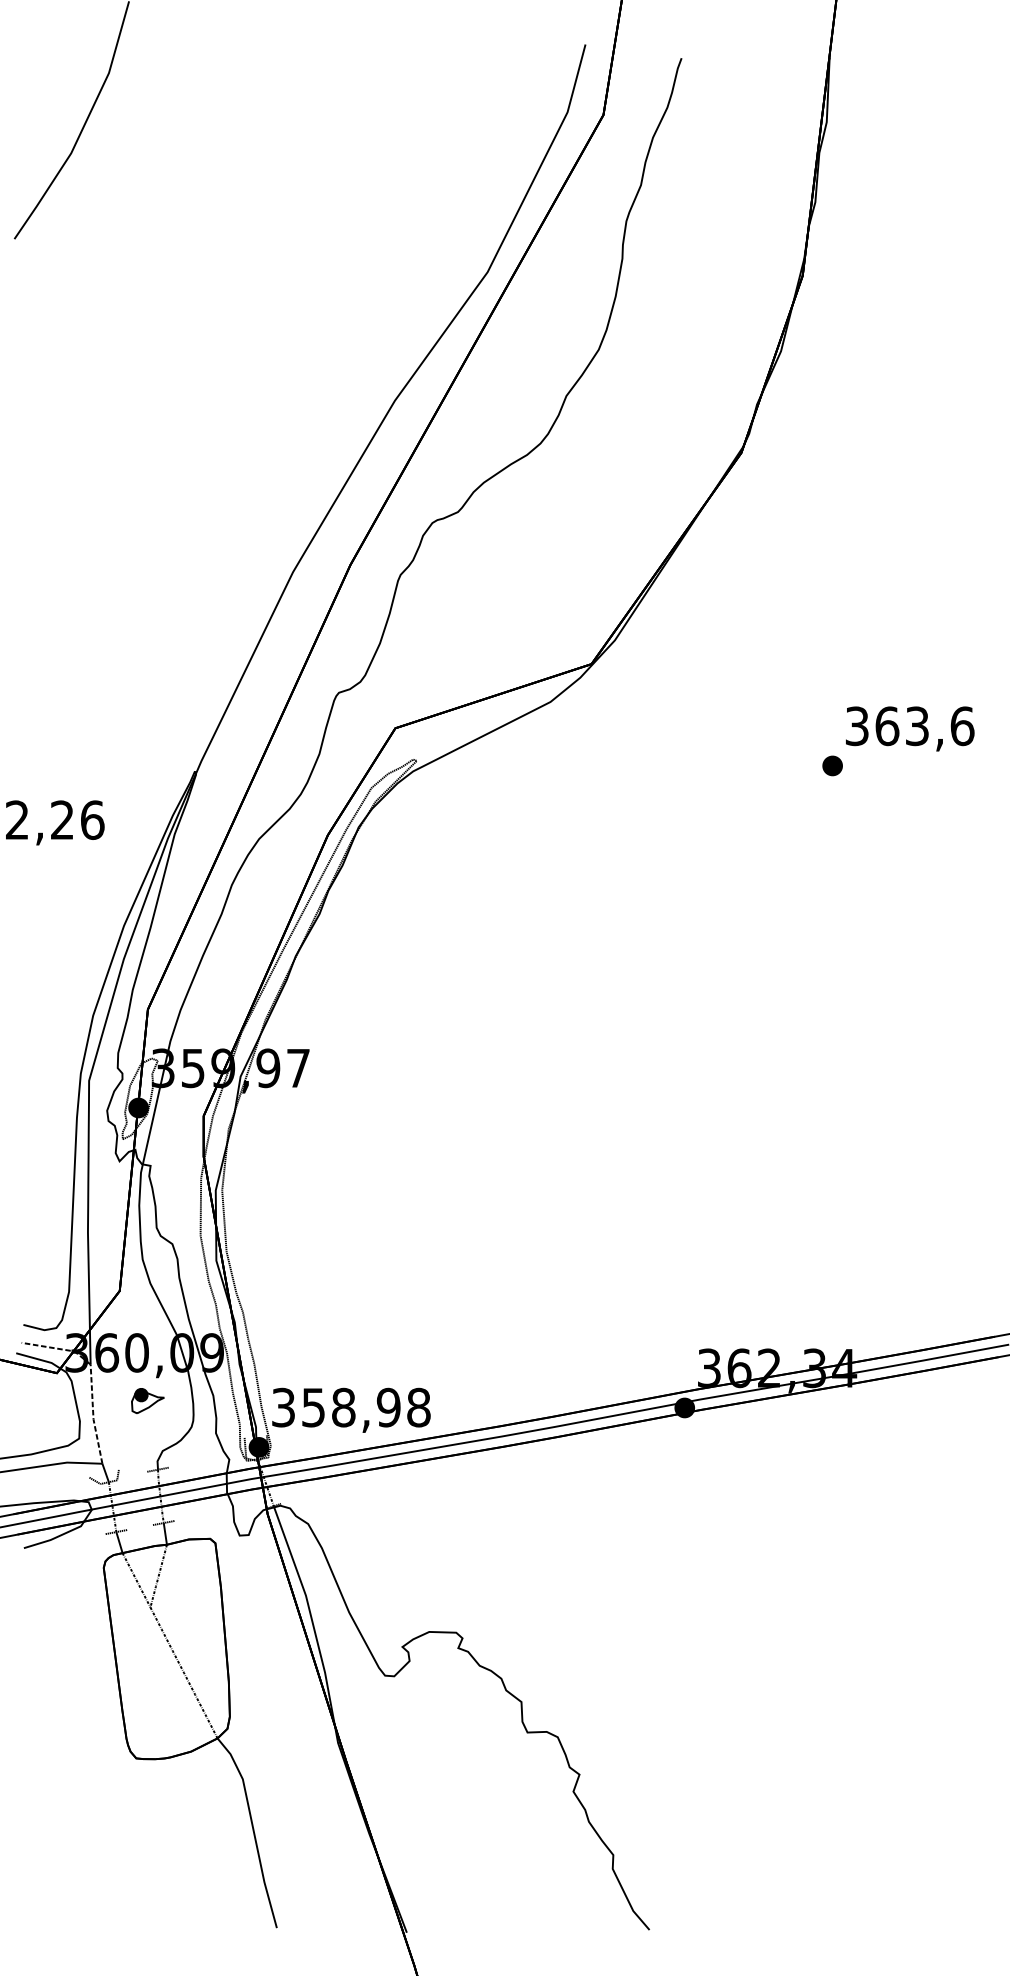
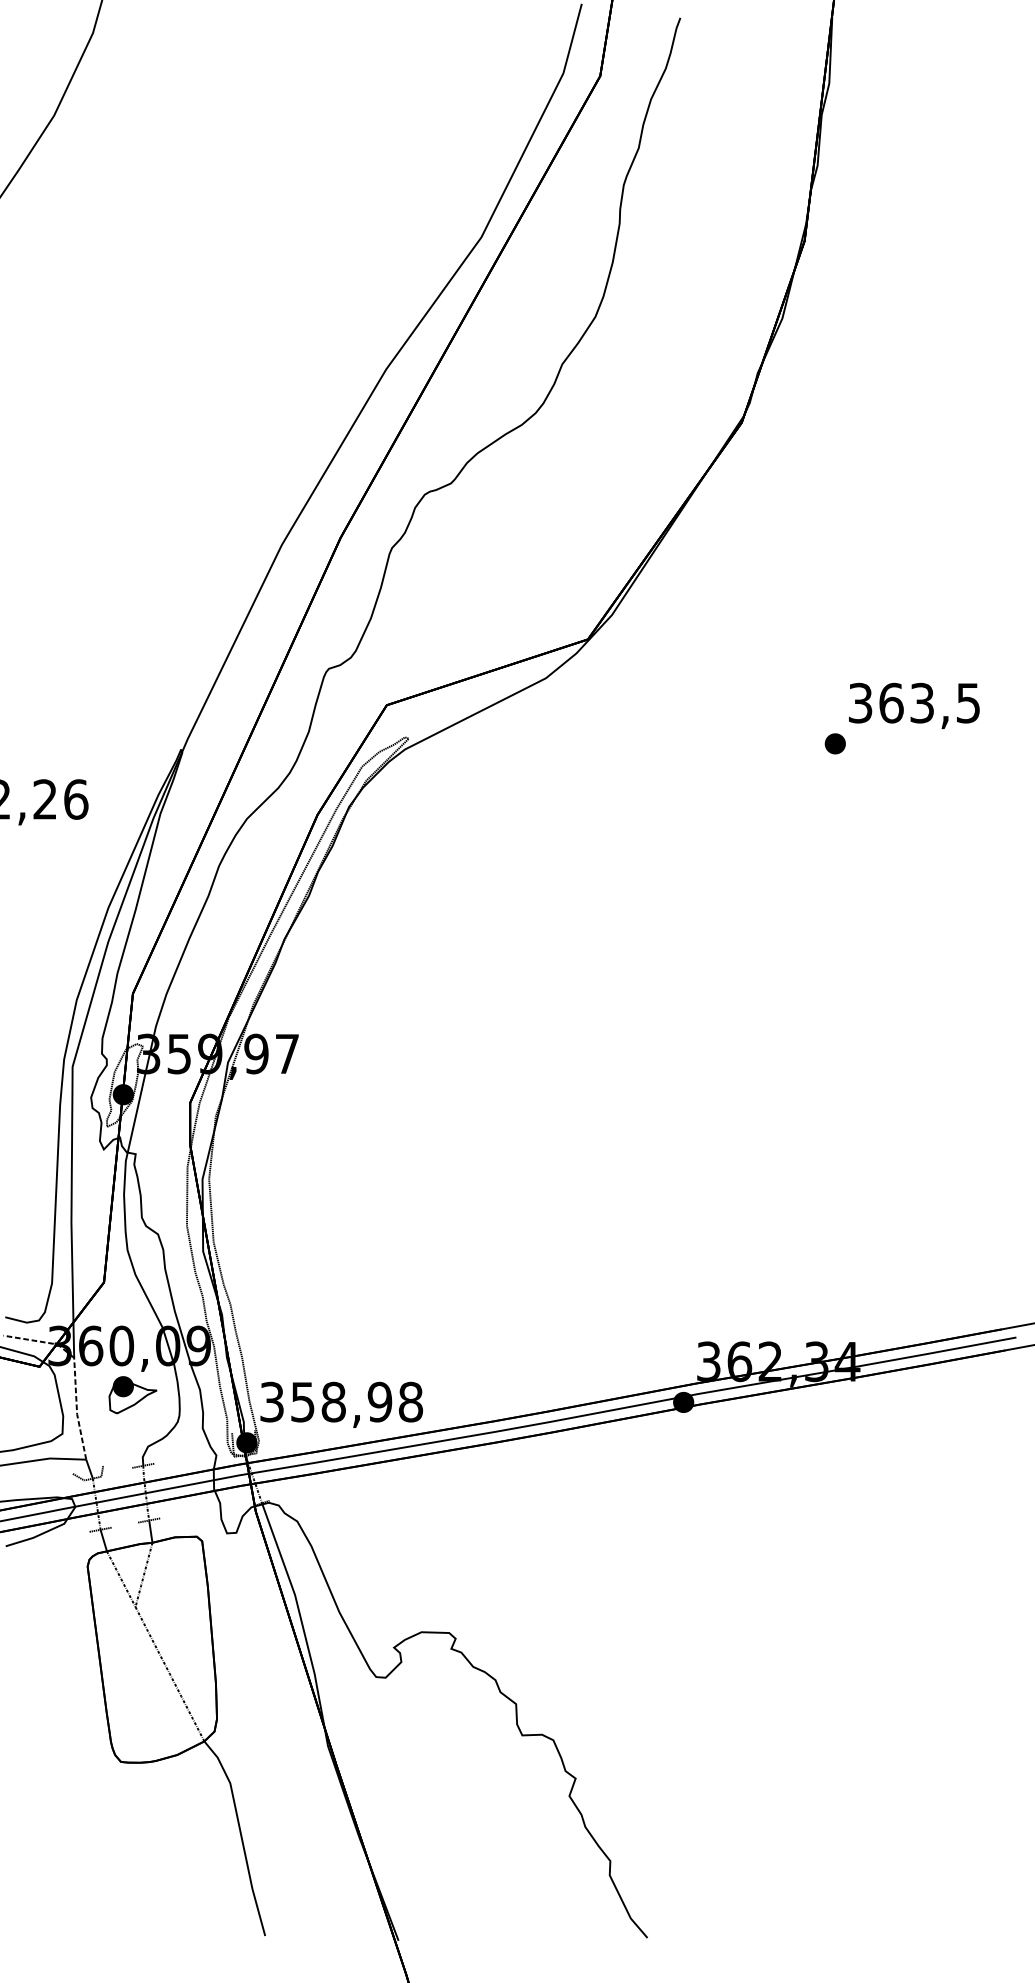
text: (962, 726) -> (968, 703), 363,6 -> 363,5
part: (147, 1400) -> (132, 1394), size x1.43

